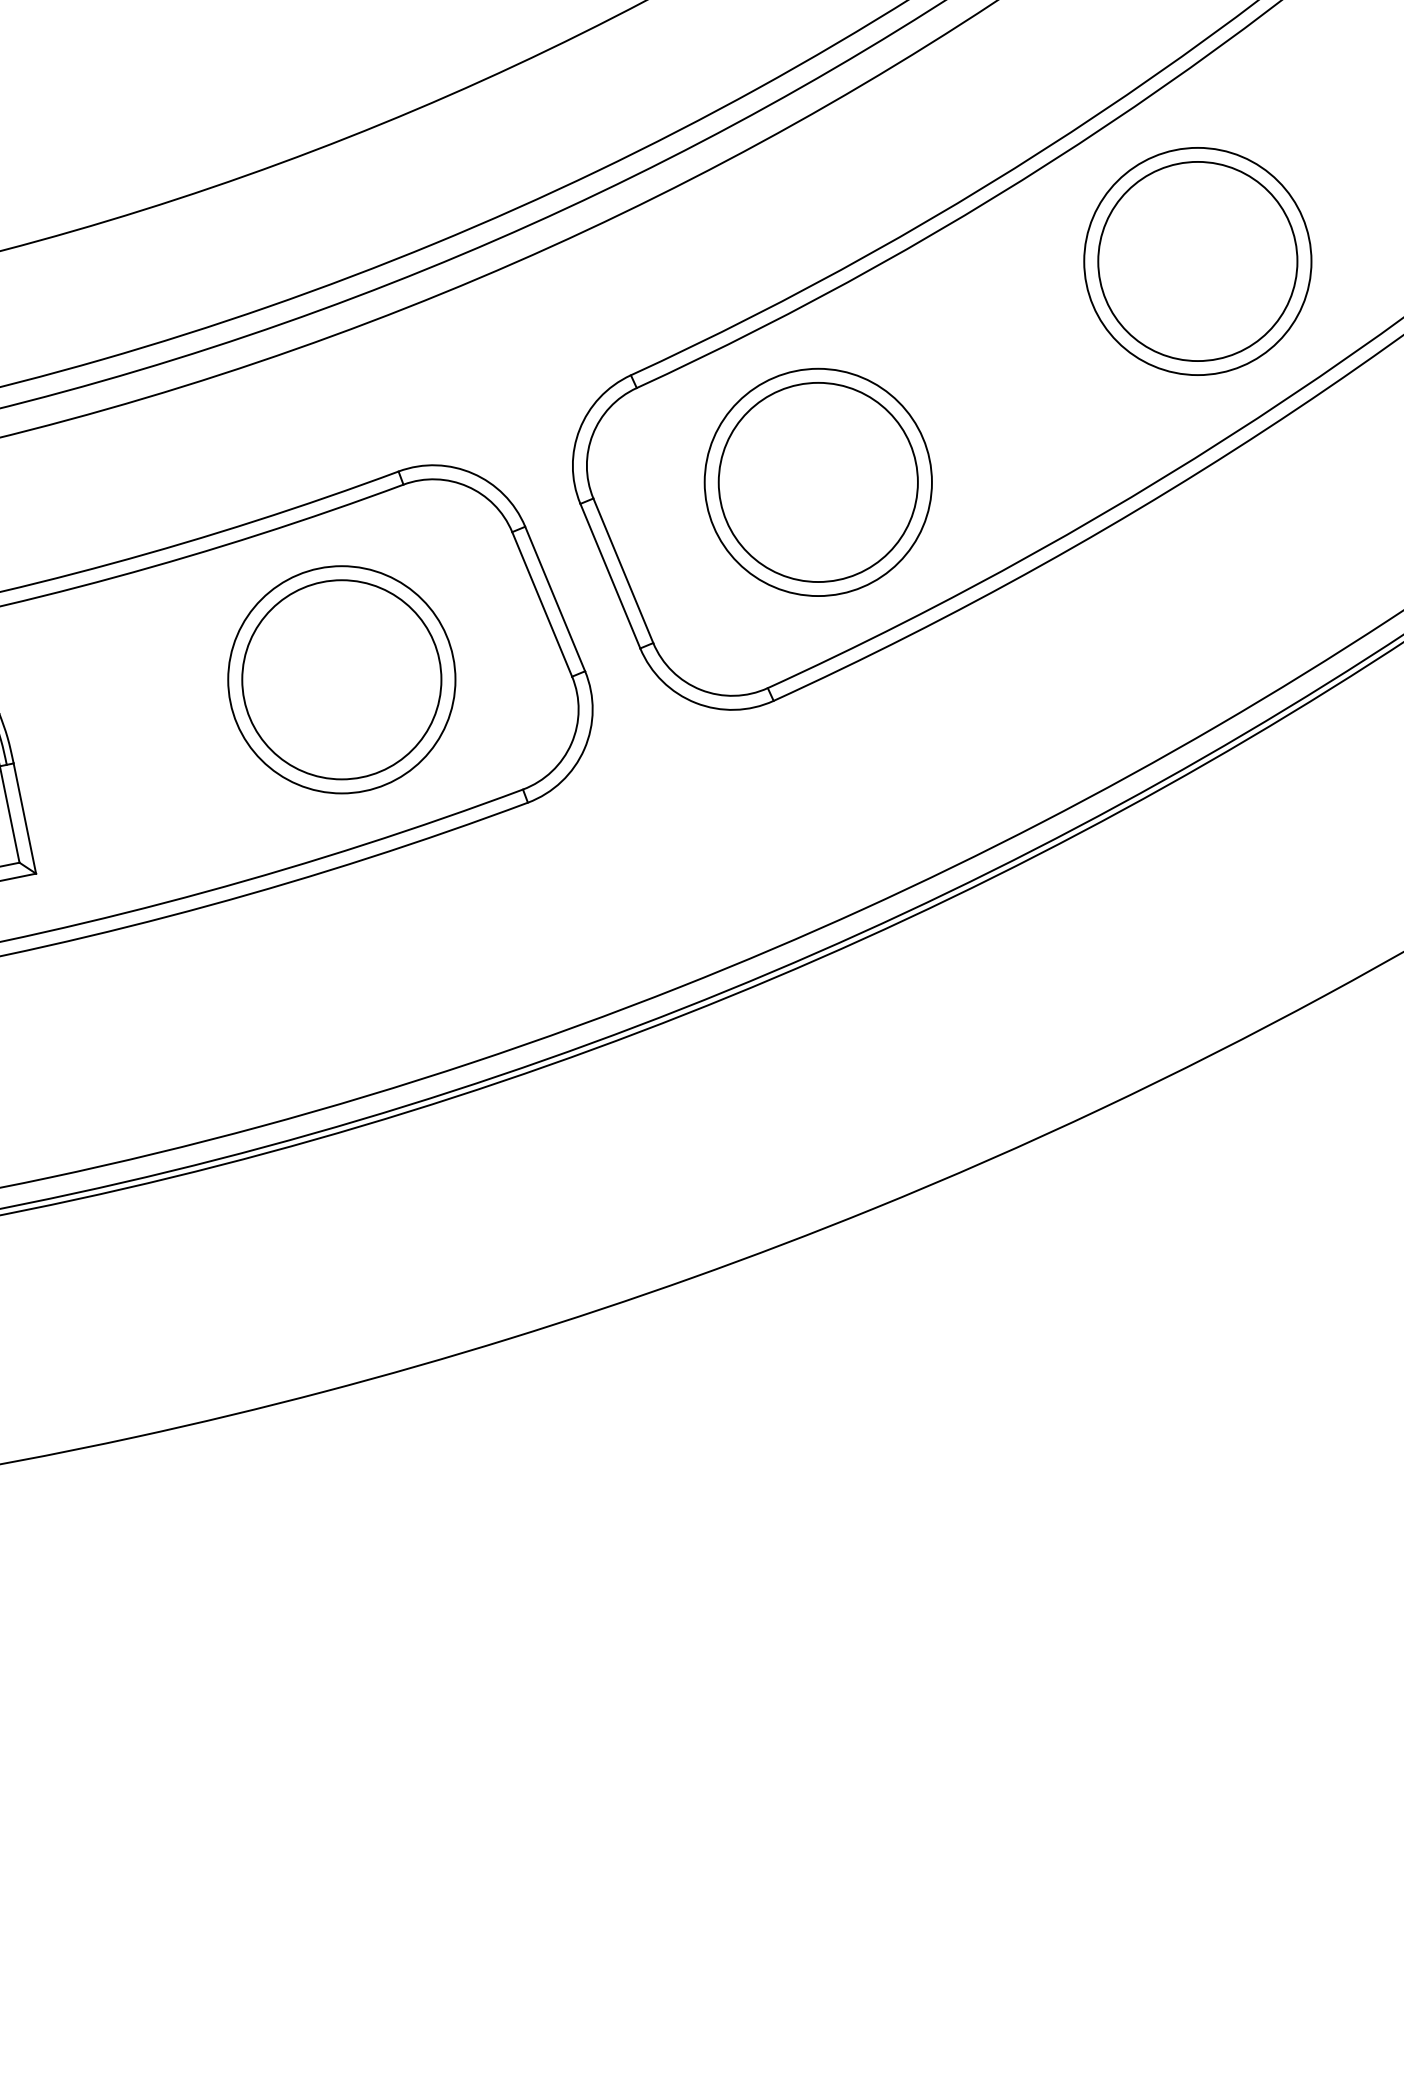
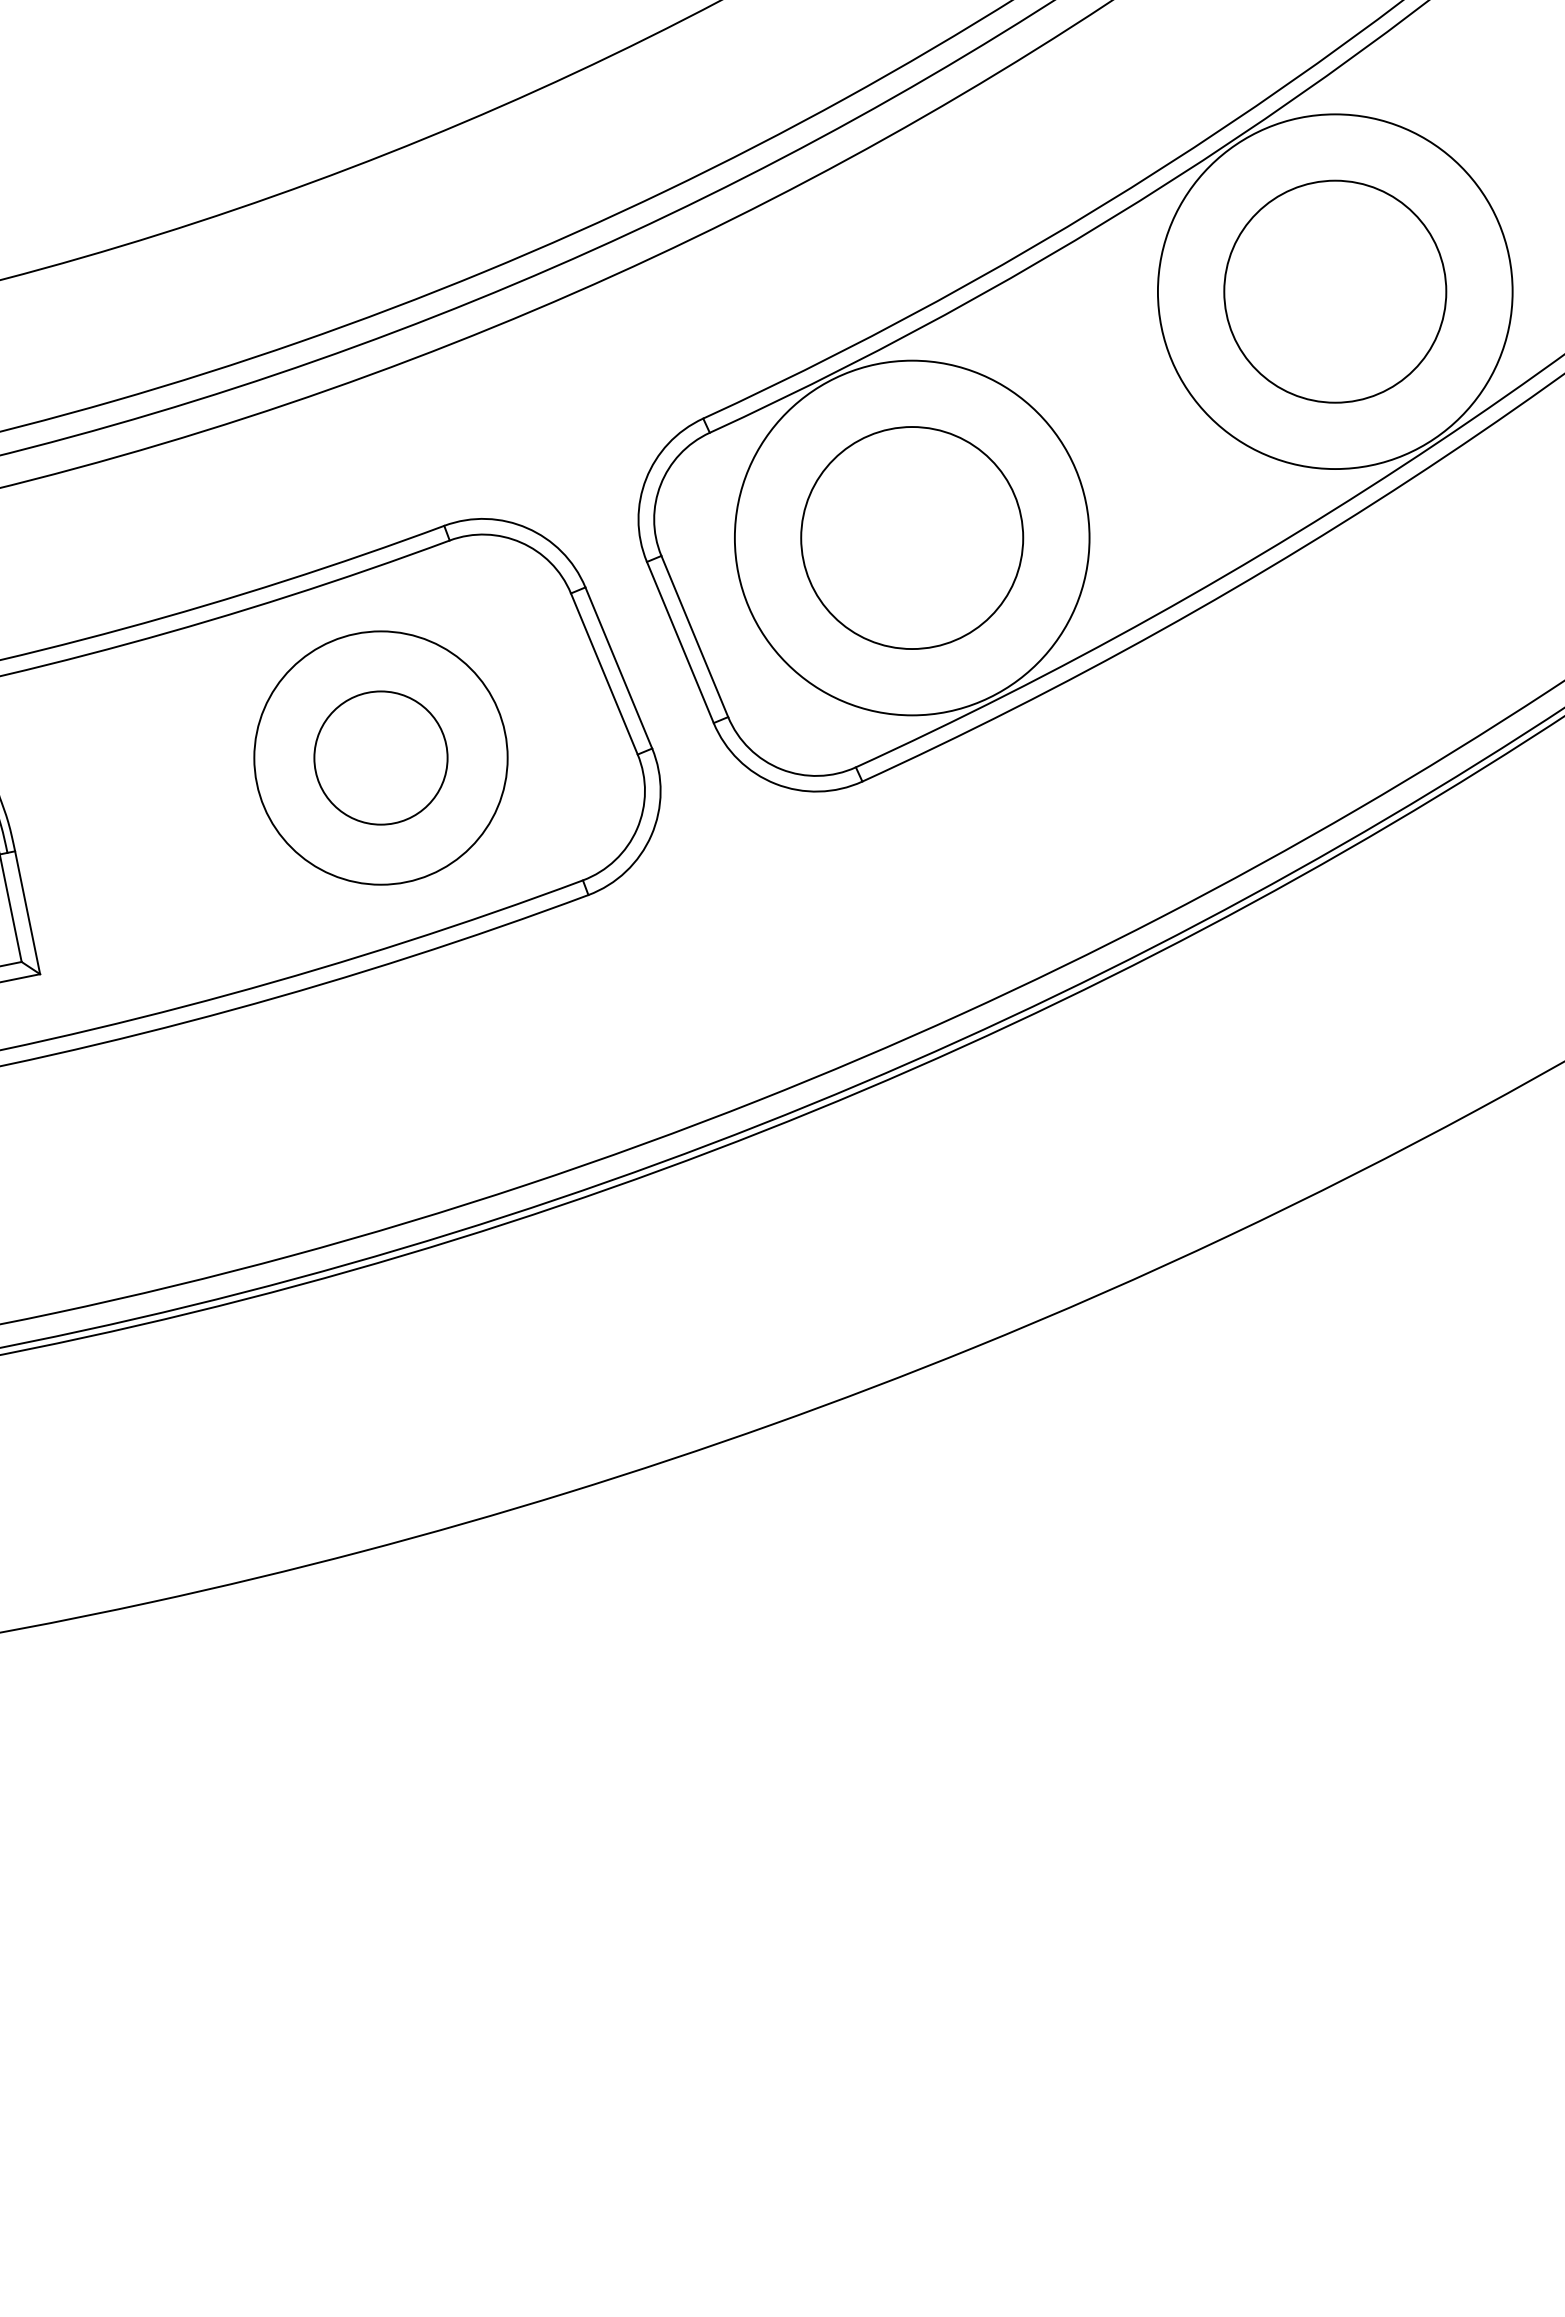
circle: (1197, 261) -> (1334, 291), size x1.4
circle: (817, 481) -> (911, 537), size x1.4
circle: (341, 680) -> (380, 758), size x0.6

